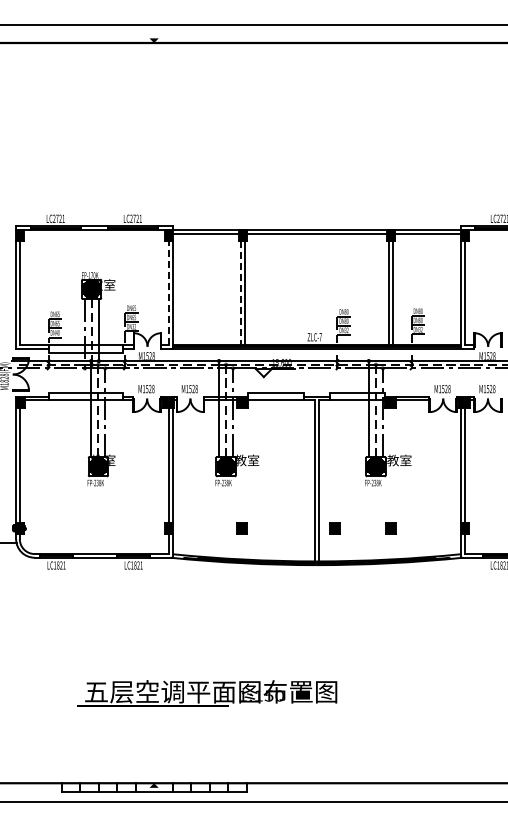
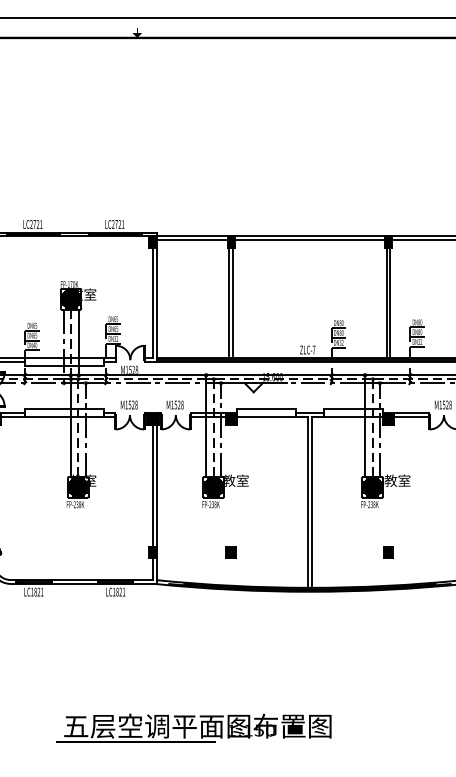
line: (168, 293) -> (152, 303), dashed -> solid
line: (240, 293) -> (228, 303), dashed -> solid
part: (334, 528) -> (328, 552), removed

